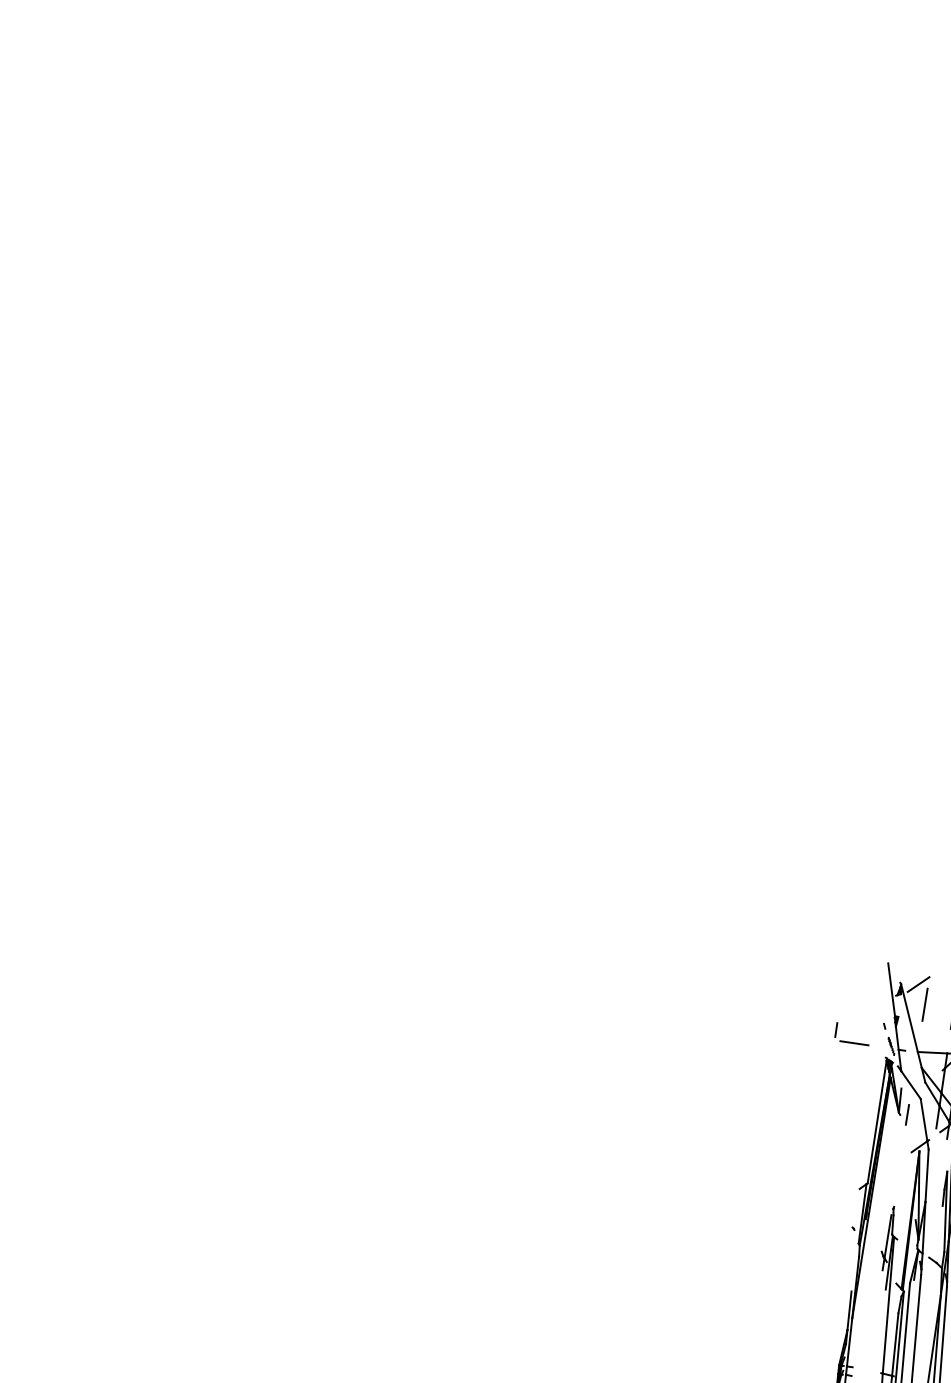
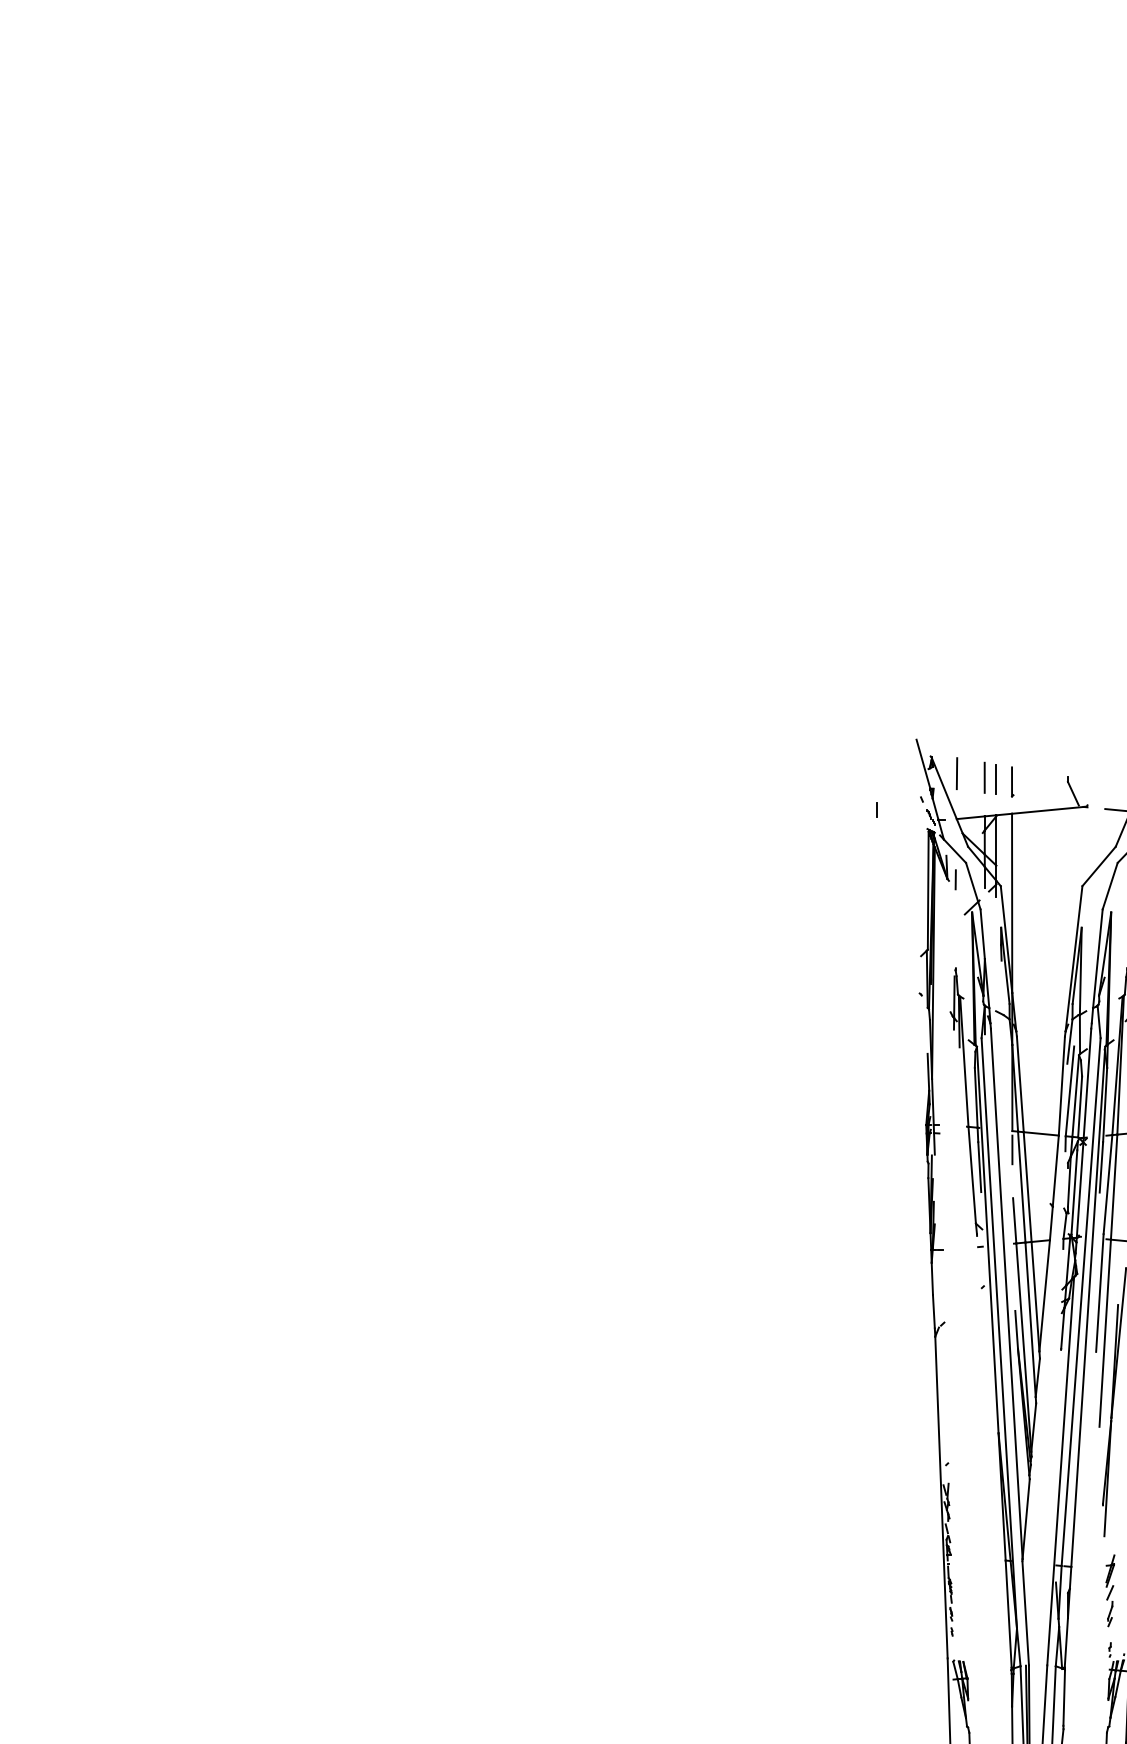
line: (917, 984) -> (947, 755), removed
line: (854, 1043) -> (895, 819), removed

